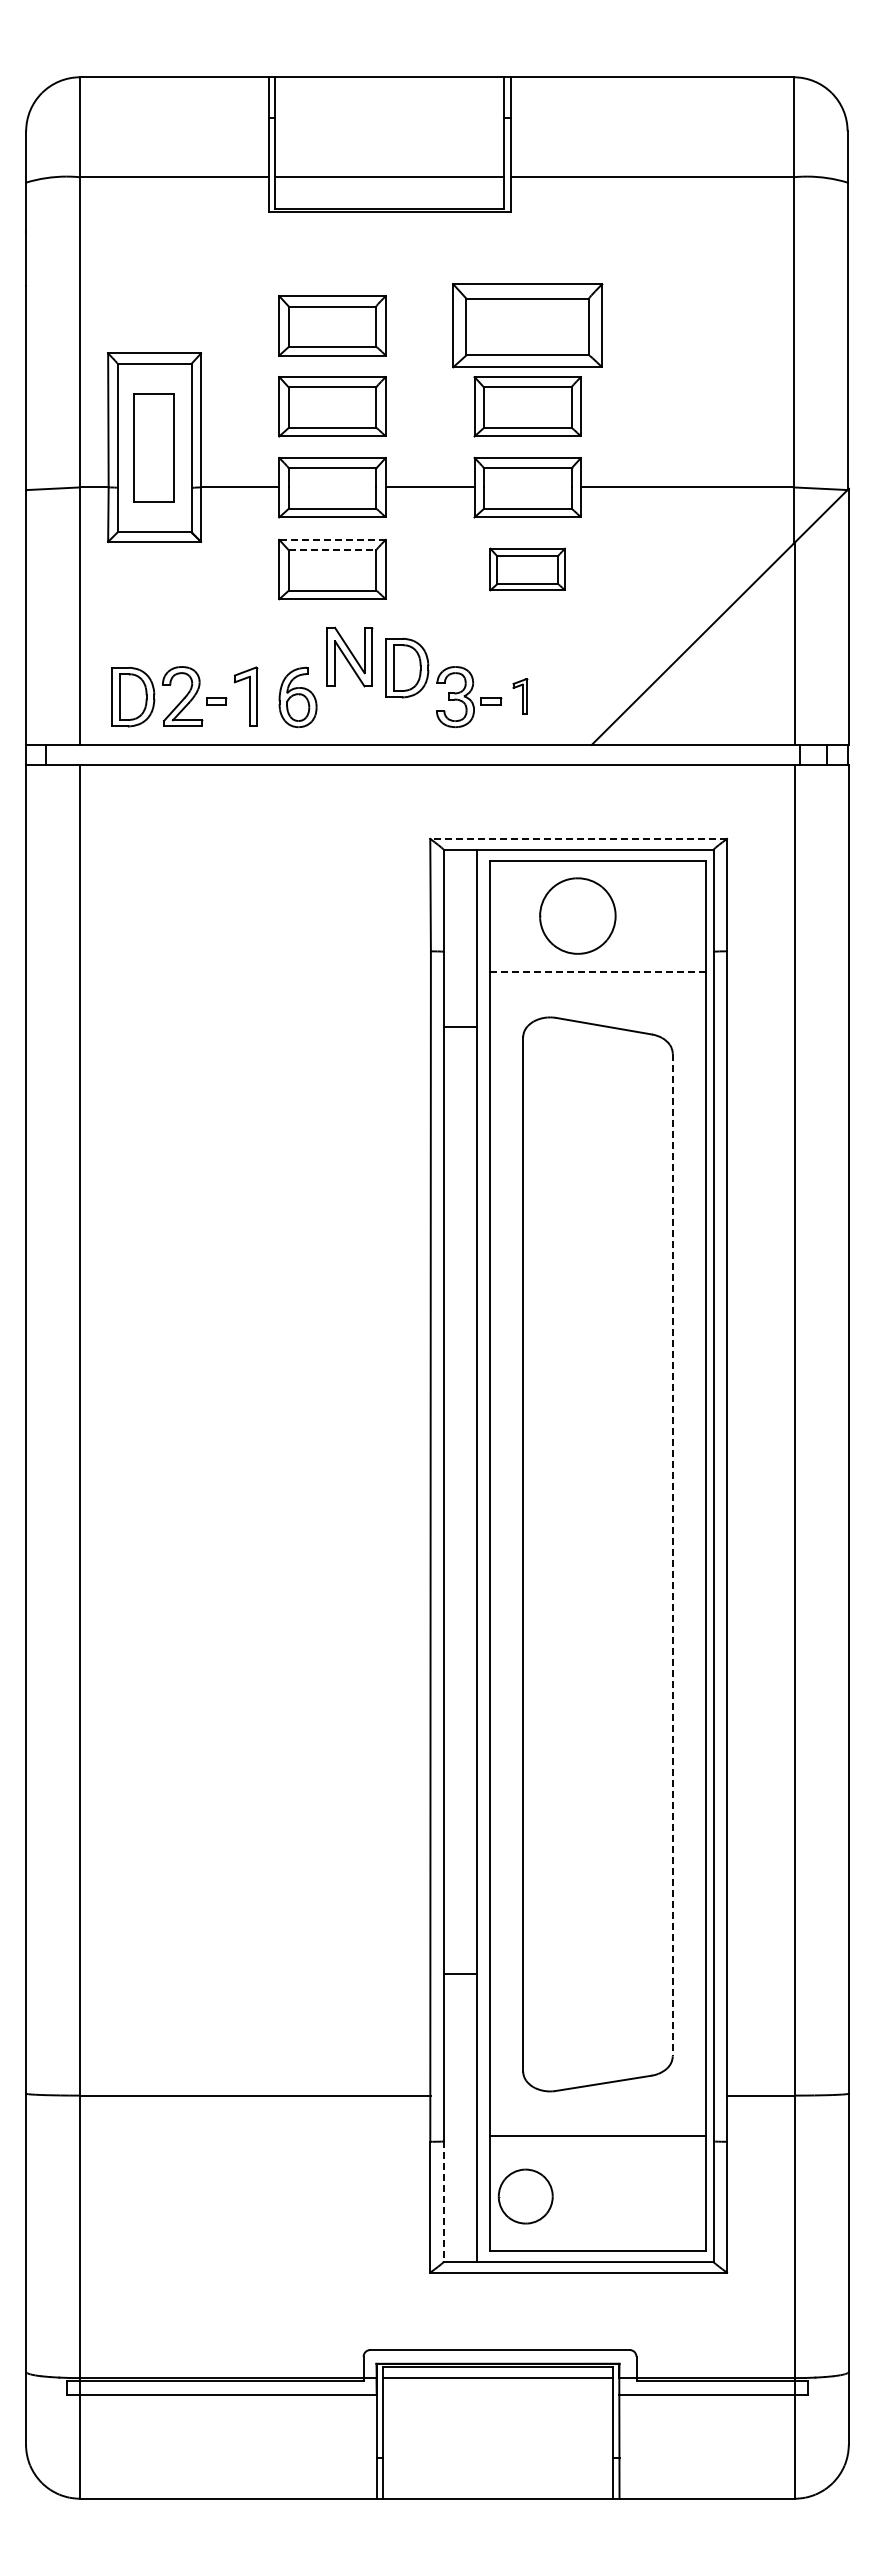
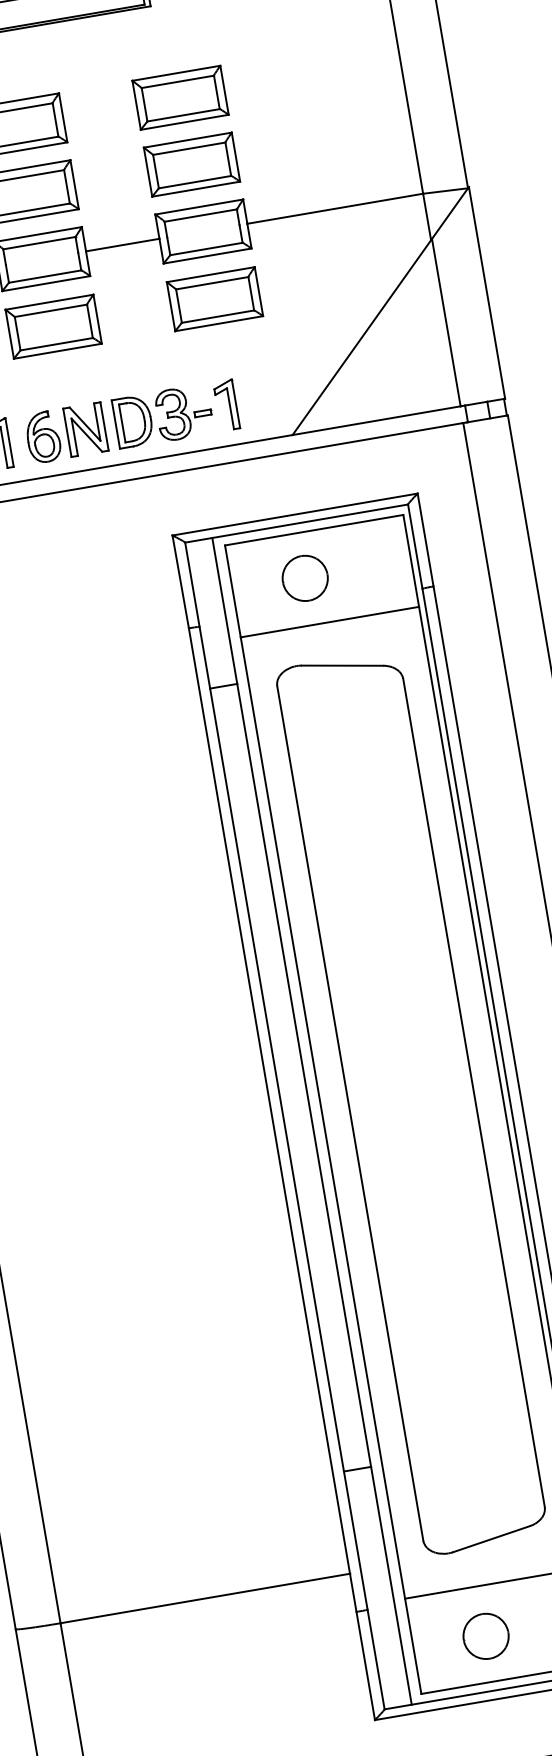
part: (527, 325) -> (180, 97), size x0.71
line: (332, 539) -> (49, 301), dashed -> solid
line: (332, 550) -> (50, 311), dashed -> solid
part: (527, 569) -> (214, 299), size x1.43
part: (349, 656) -> (85, 429), moved
part: (407, 668) -> (133, 421), moved
part: (520, 696) -> (226, 405), size x1.67
line: (578, 838) -> (294, 514), dashed -> solid
part: (577, 915) -> (304, 577), size x0.71
line: (598, 972) -> (330, 622), dashed -> solid
line: (672, 1555) -> (473, 1093), dashed -> solid
part: (525, 2196) -> (485, 1636), moved
line: (443, 2202) -> (375, 1660), dashed -> solid

